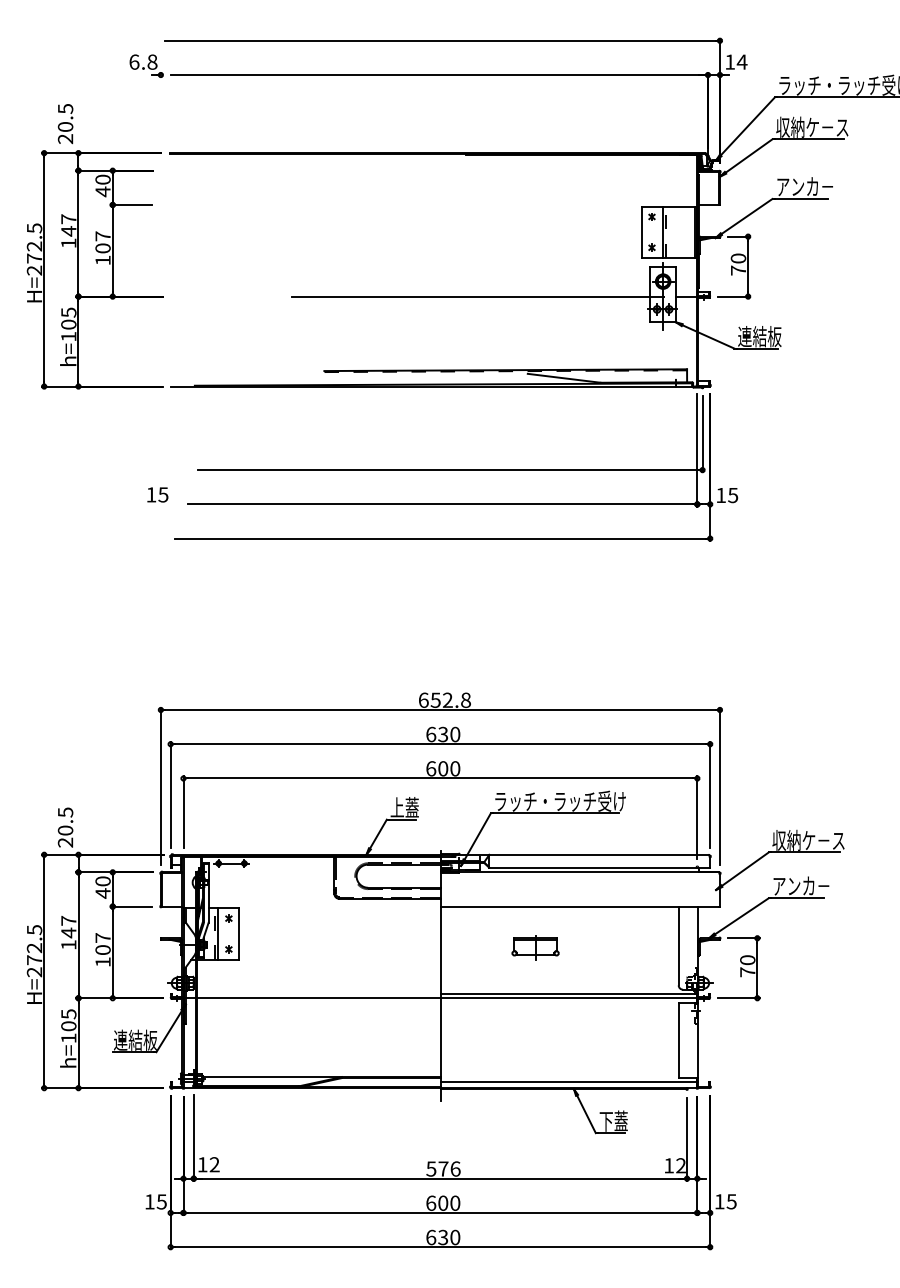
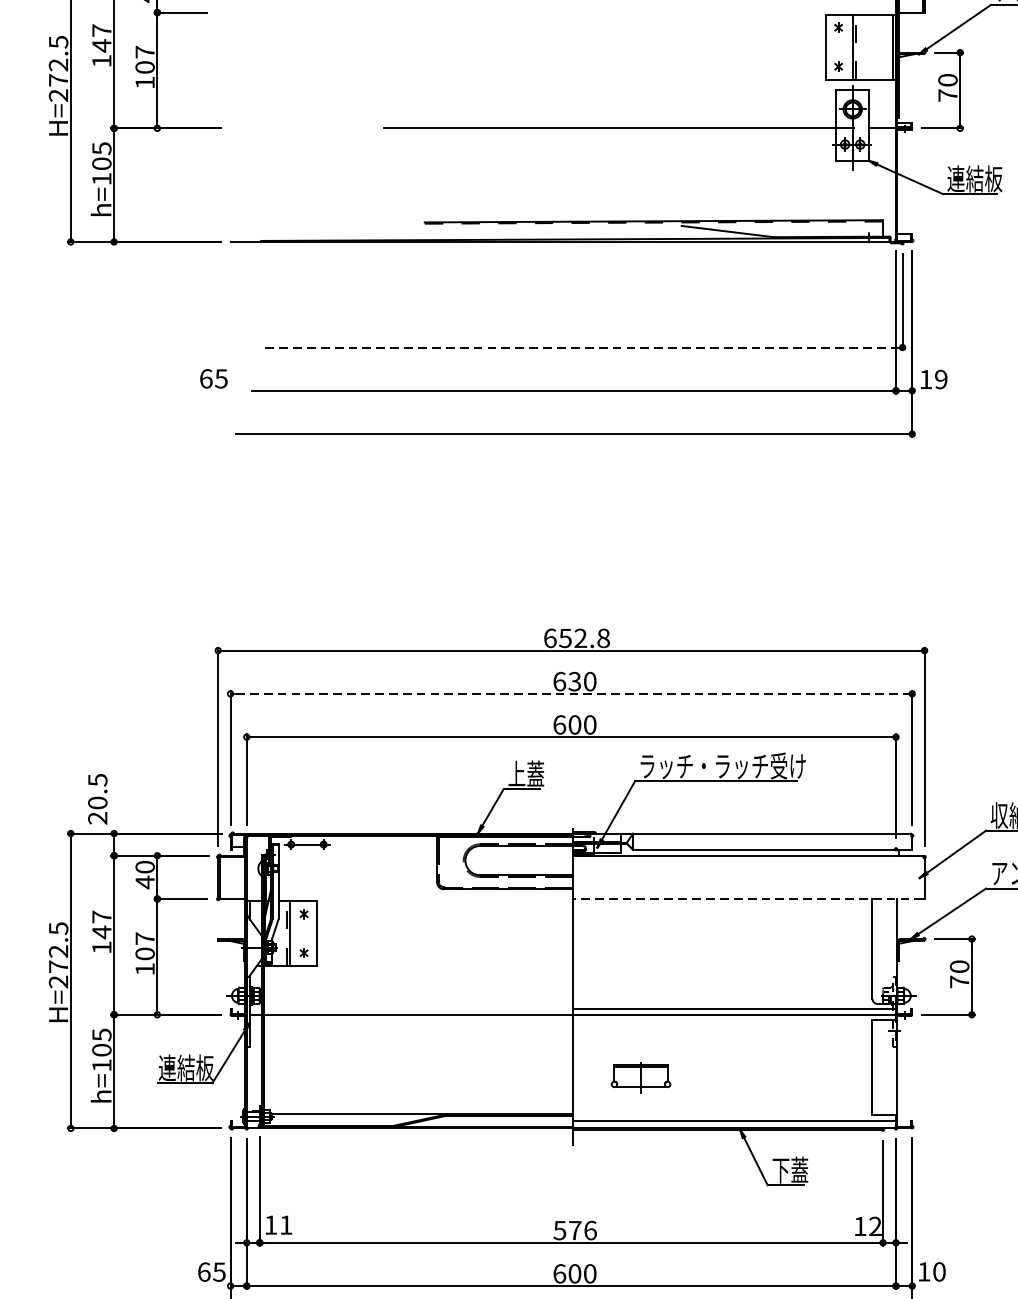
line: (448, 470) -> (581, 348), solid -> dashed
text: (151, 494) -> (206, 378), 15 -> 65
text: (733, 494) -> (941, 378), 15 -> 19
line: (440, 744) -> (571, 694), solid -> dashed
line: (580, 906) -> (748, 898), solid -> dashed
part: (535, 947) -> (640, 1077), moved
text: (214, 1164) -> (285, 1224), 12 -> 11
text: (149, 1201) -> (203, 1271), 15 -> 65
text: (731, 1201) -> (939, 1271), 15 -> 10

